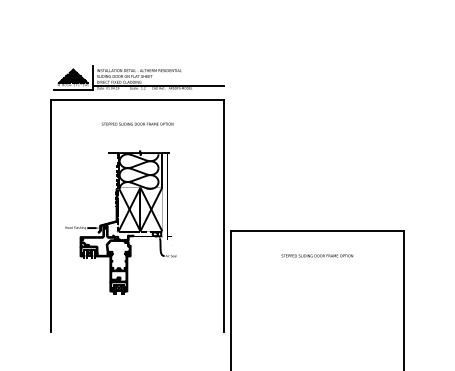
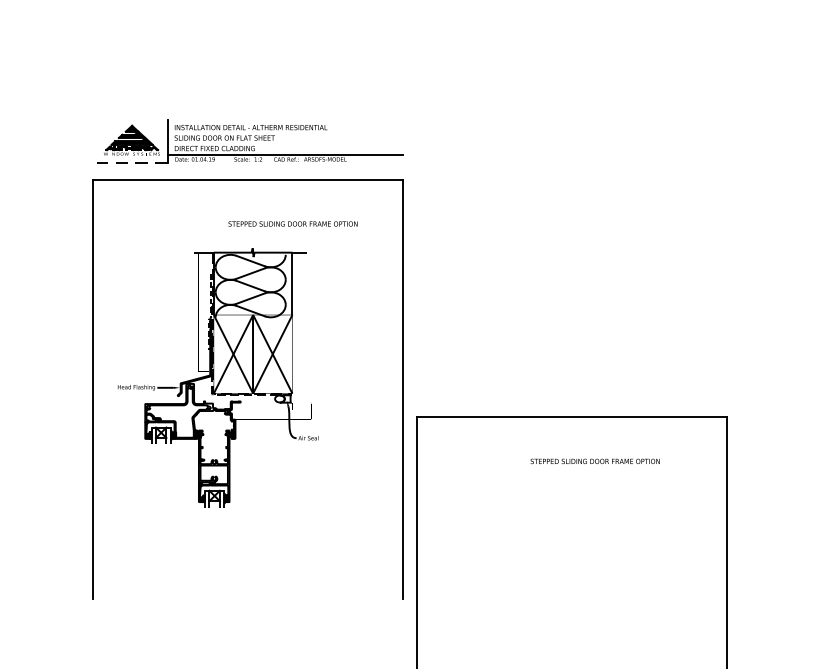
line: (73, 90) -> (132, 163), solid -> dashed
text: (137, 123) -> (292, 222), moved
part: (120, 222) -> (217, 377), moved
text: (317, 255) -> (595, 460), moved

